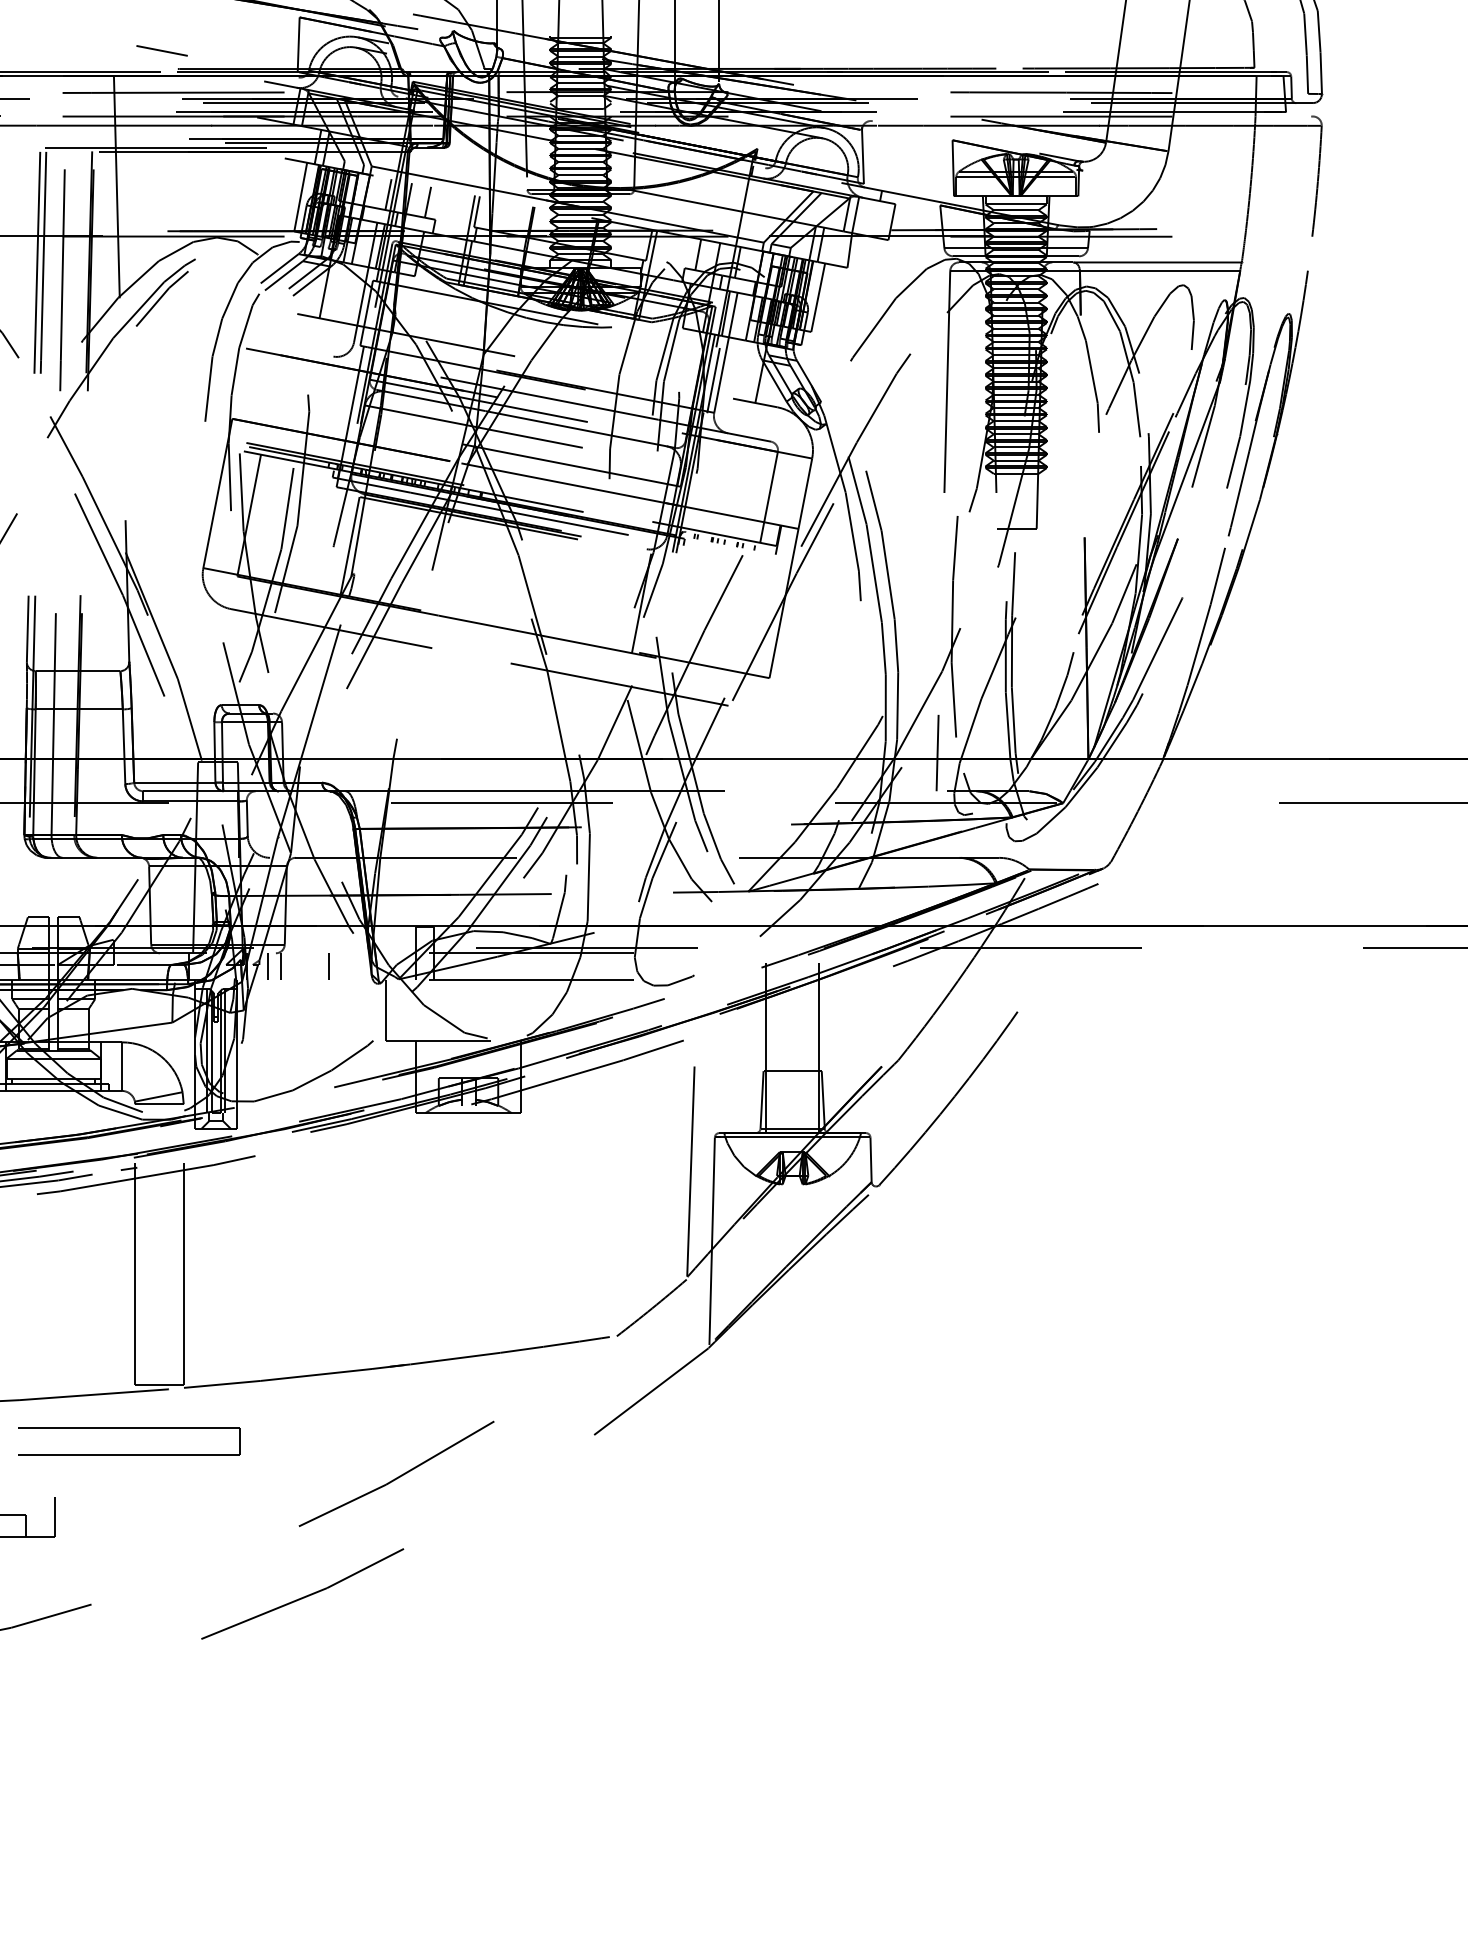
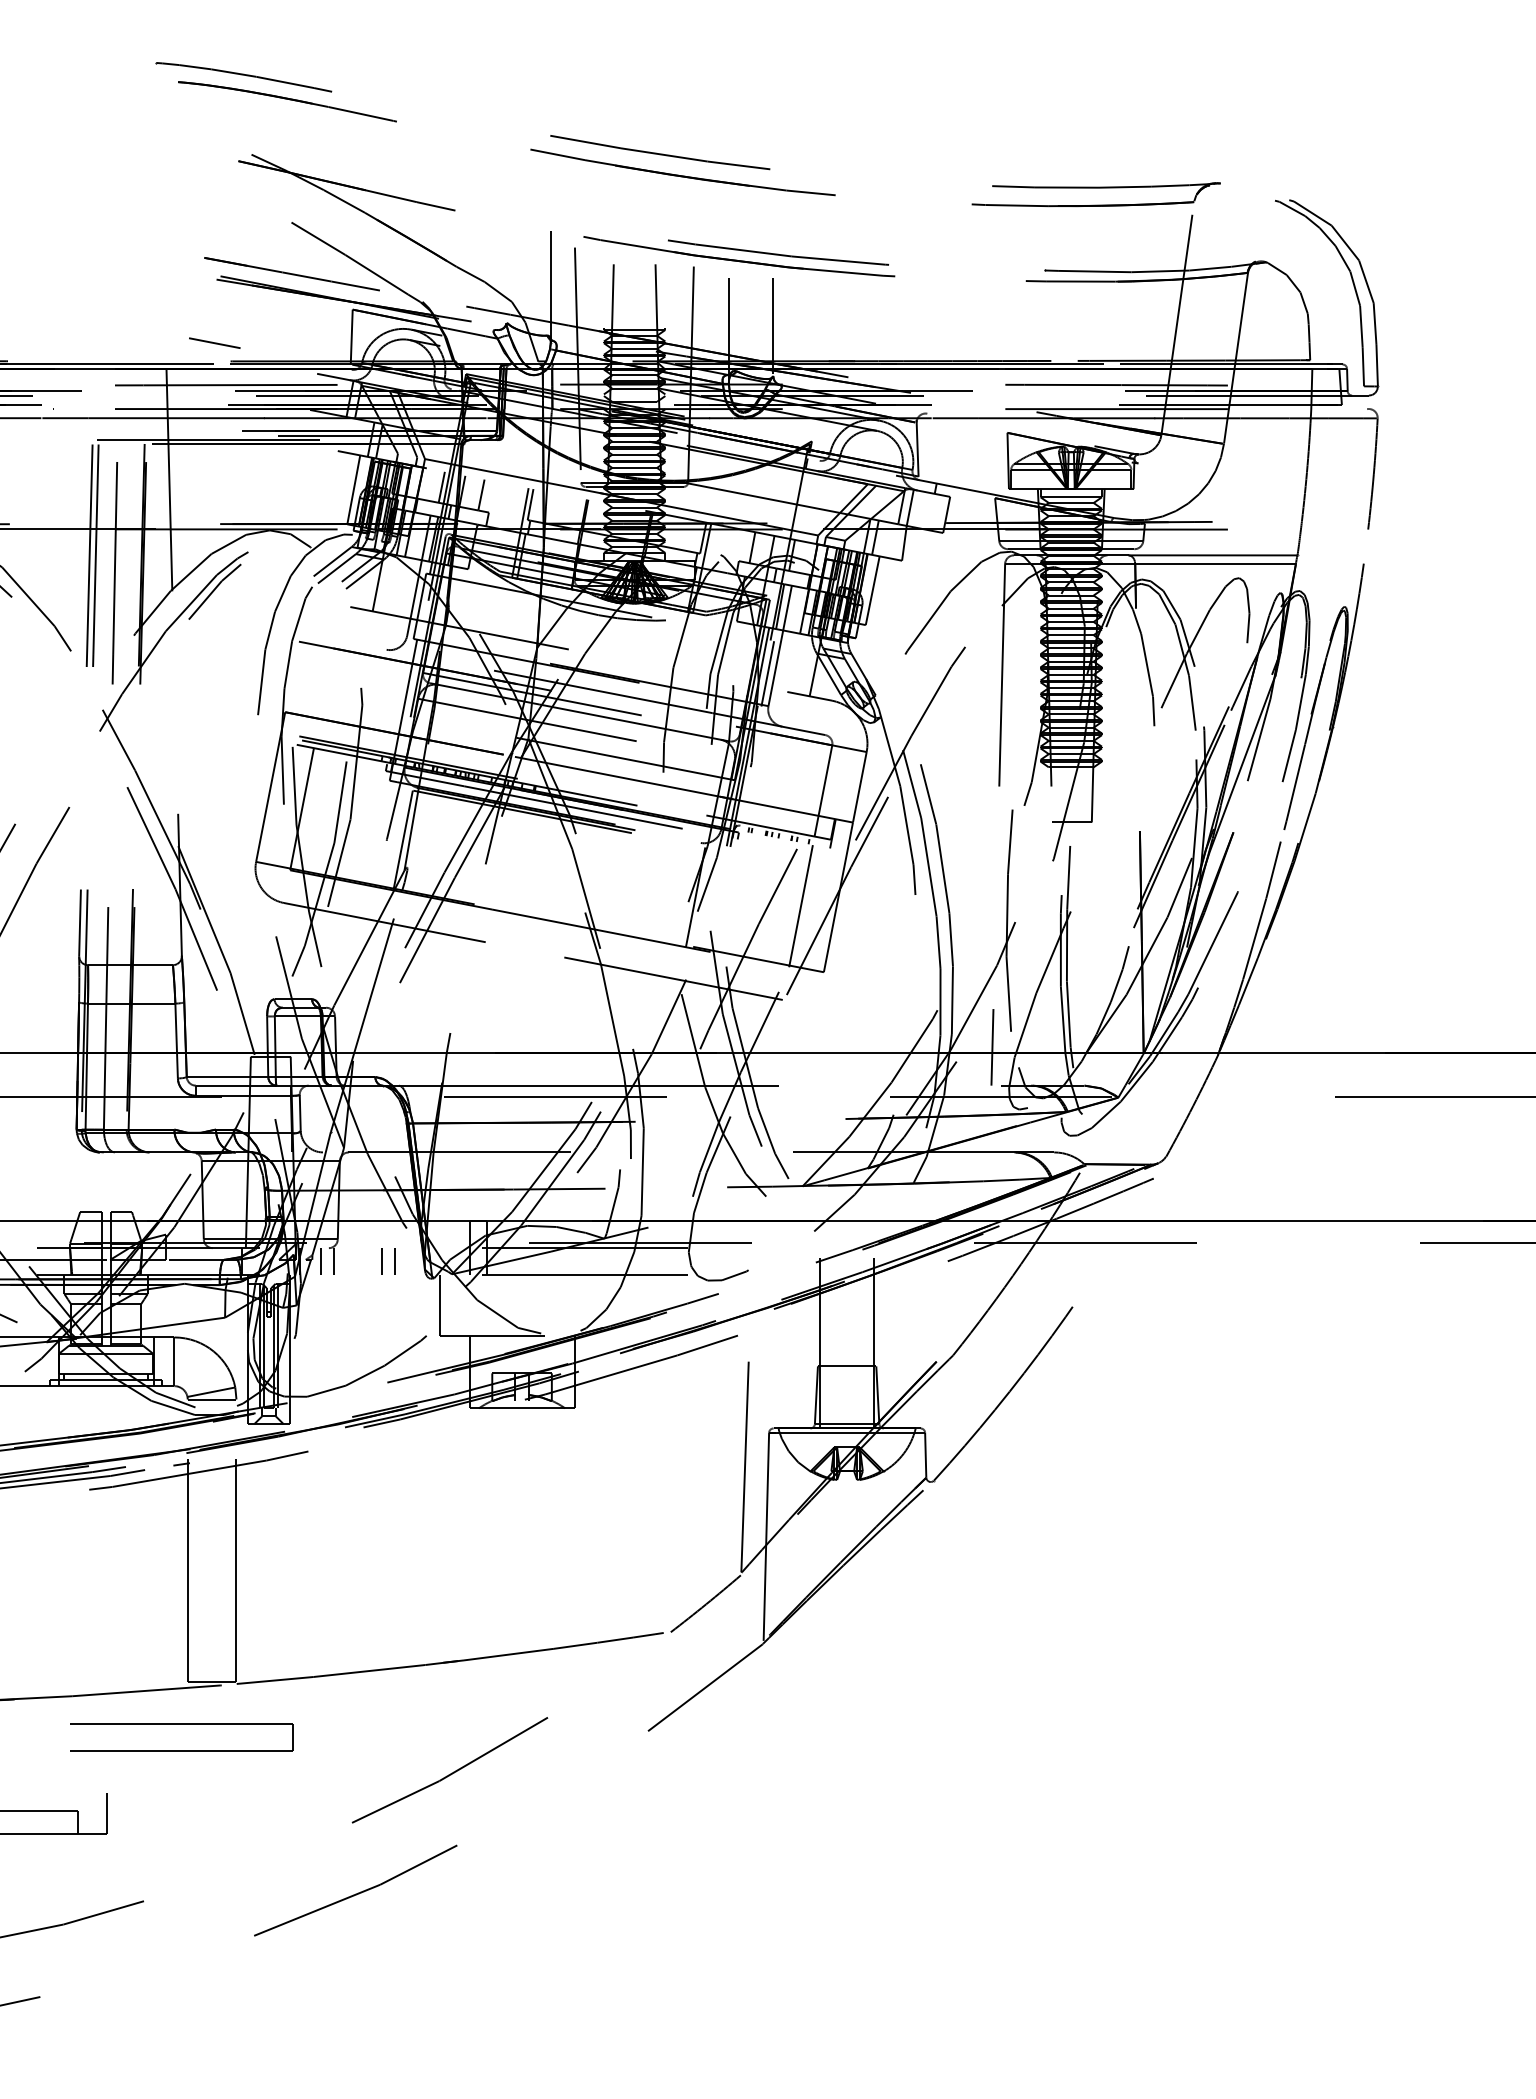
line: (746, 612) -> (800, 906), added
line: (342, 966) -> (395, 1261), added

